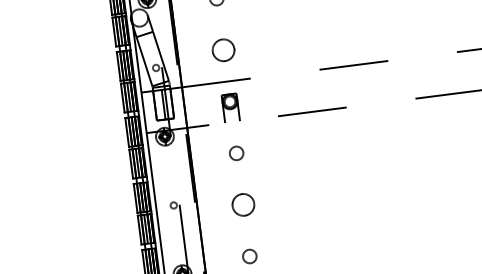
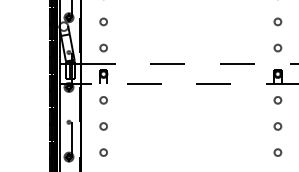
part: (222, 49) -> (103, 47), size x0.62
part: (242, 205) -> (103, 126), size x0.62

